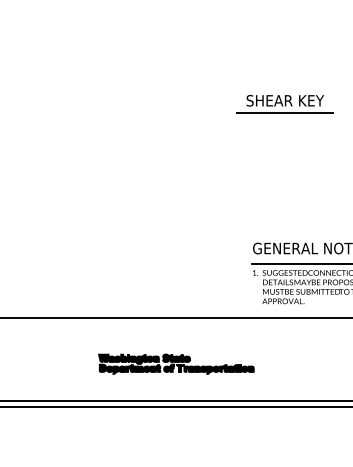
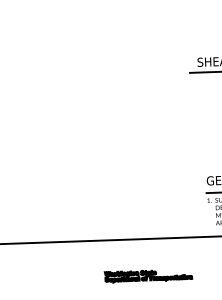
part: (176, 363) -> (148, 275), size x0.7

